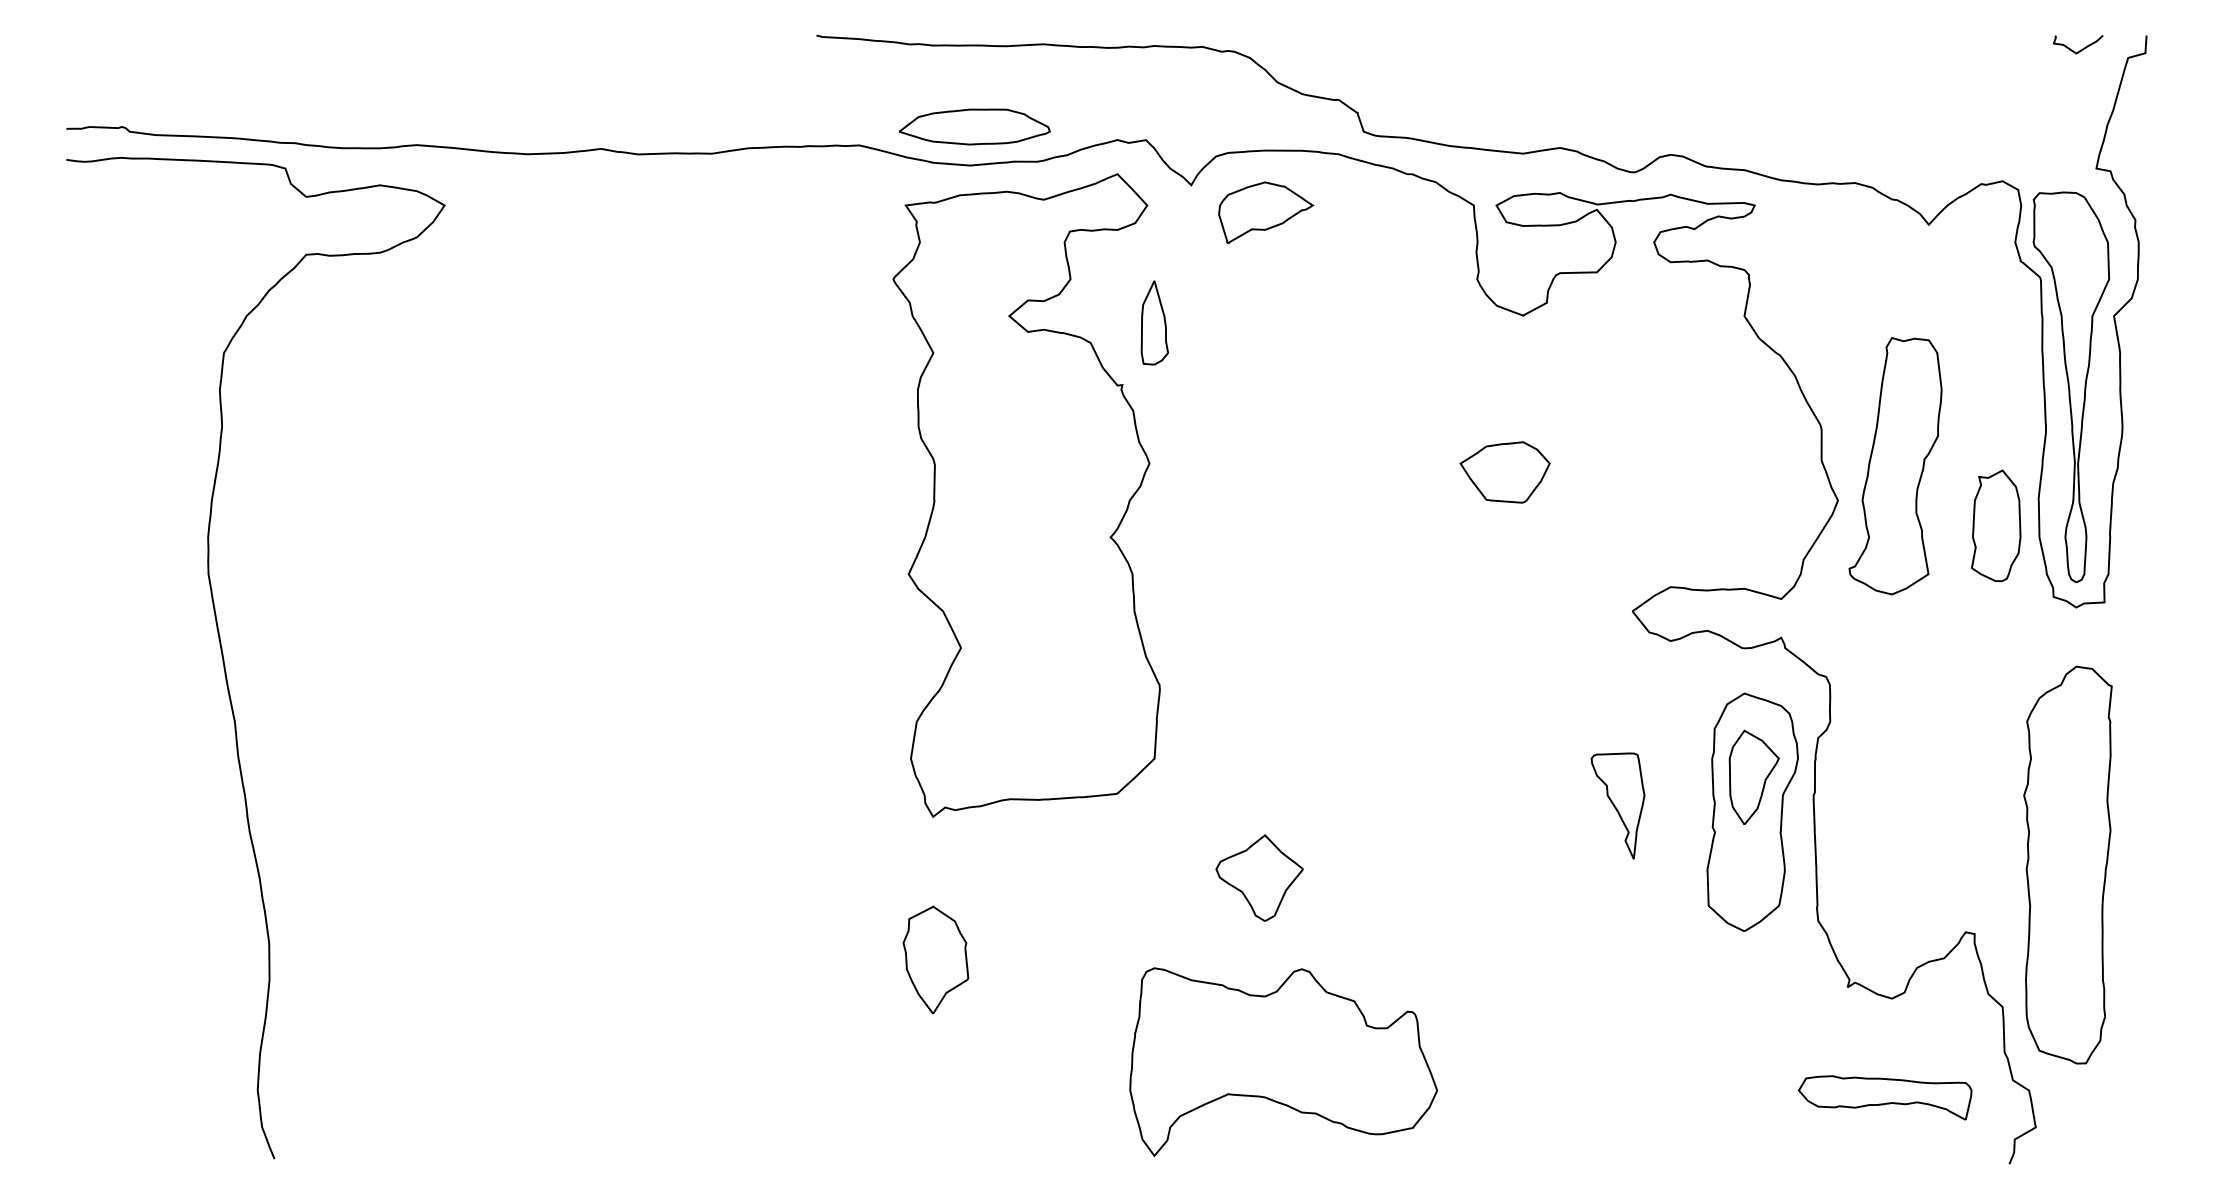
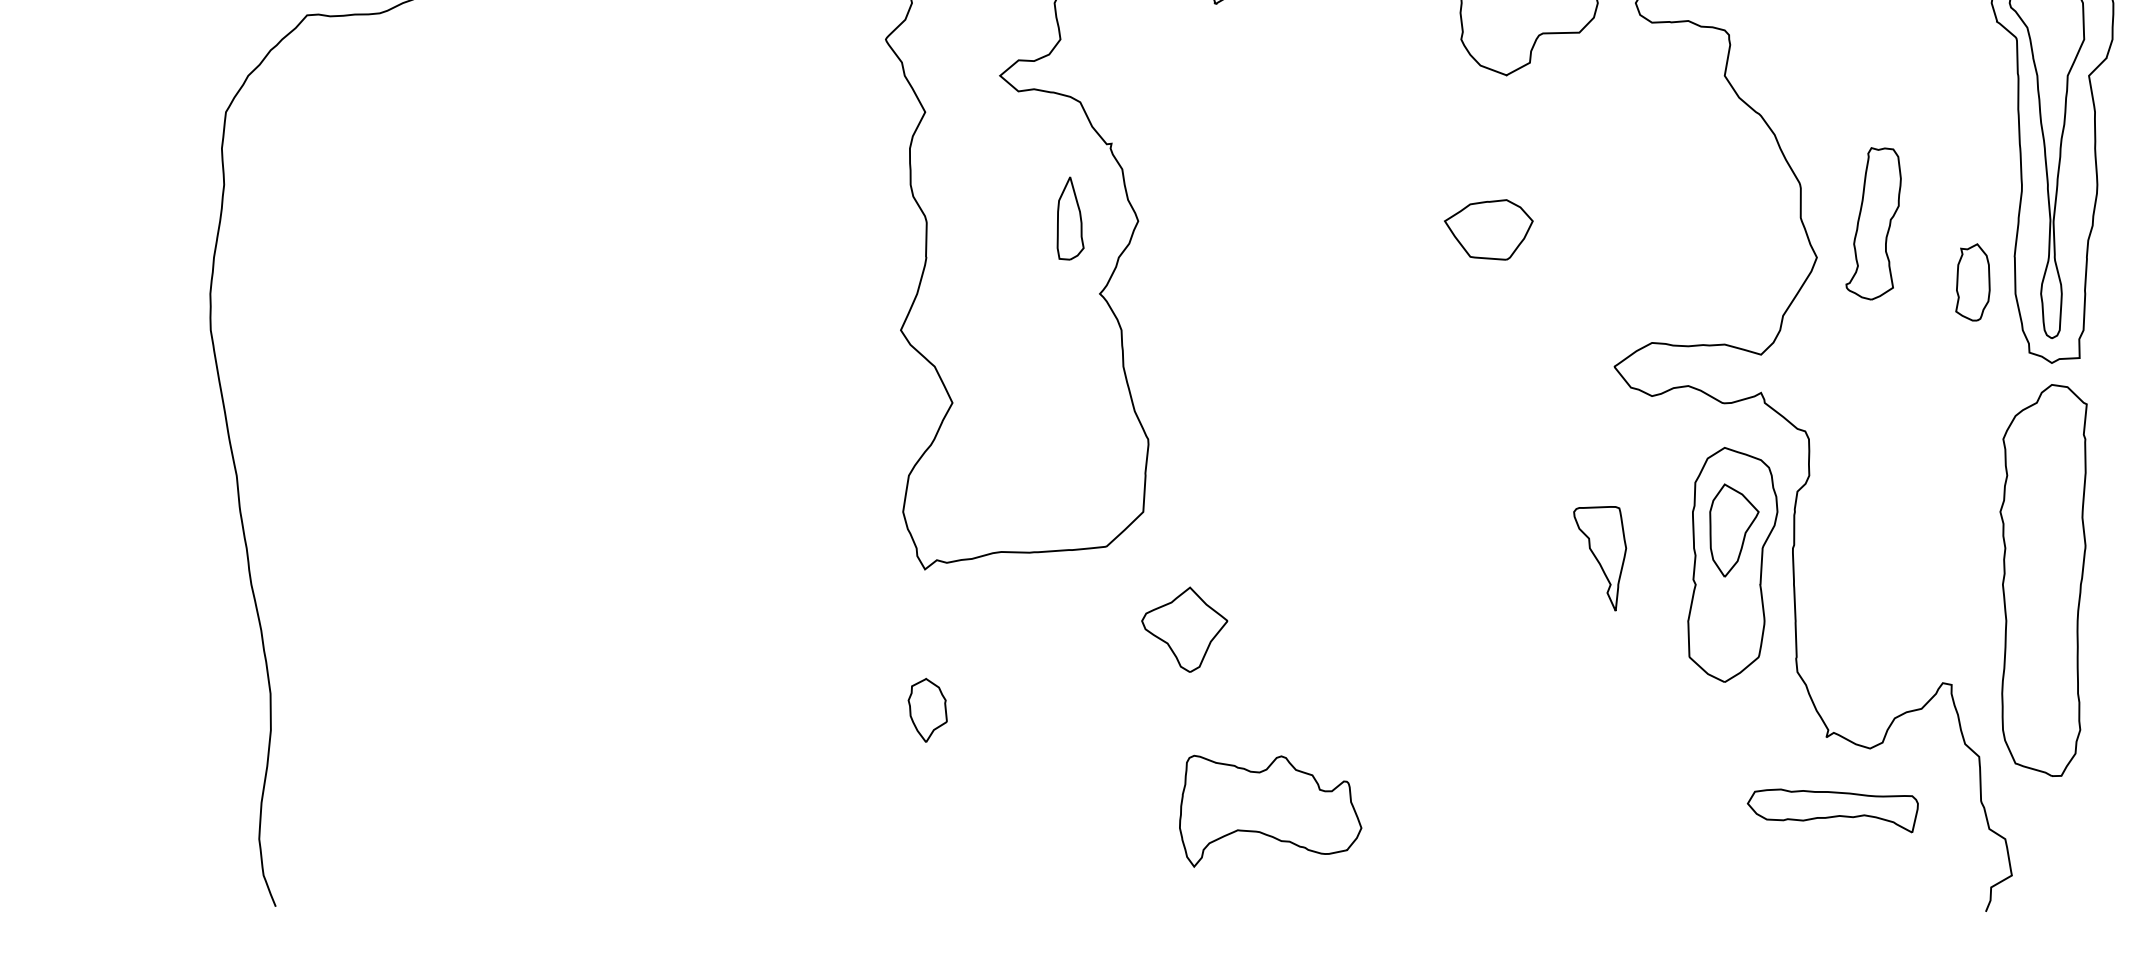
part: (1154, 322) -> (1070, 218), moved
part: (1895, 466) -> (1873, 224), size x0.6
part: (1996, 525) -> (1973, 282), size x0.7
part: (2067, 864) -> (2043, 579), moved
part: (1259, 877) -> (1184, 629), moved
part: (935, 959) -> (927, 709), size x0.6
part: (1283, 1062) -> (1270, 811), size x0.6
part: (1885, 1097) -> (1833, 810), moved

